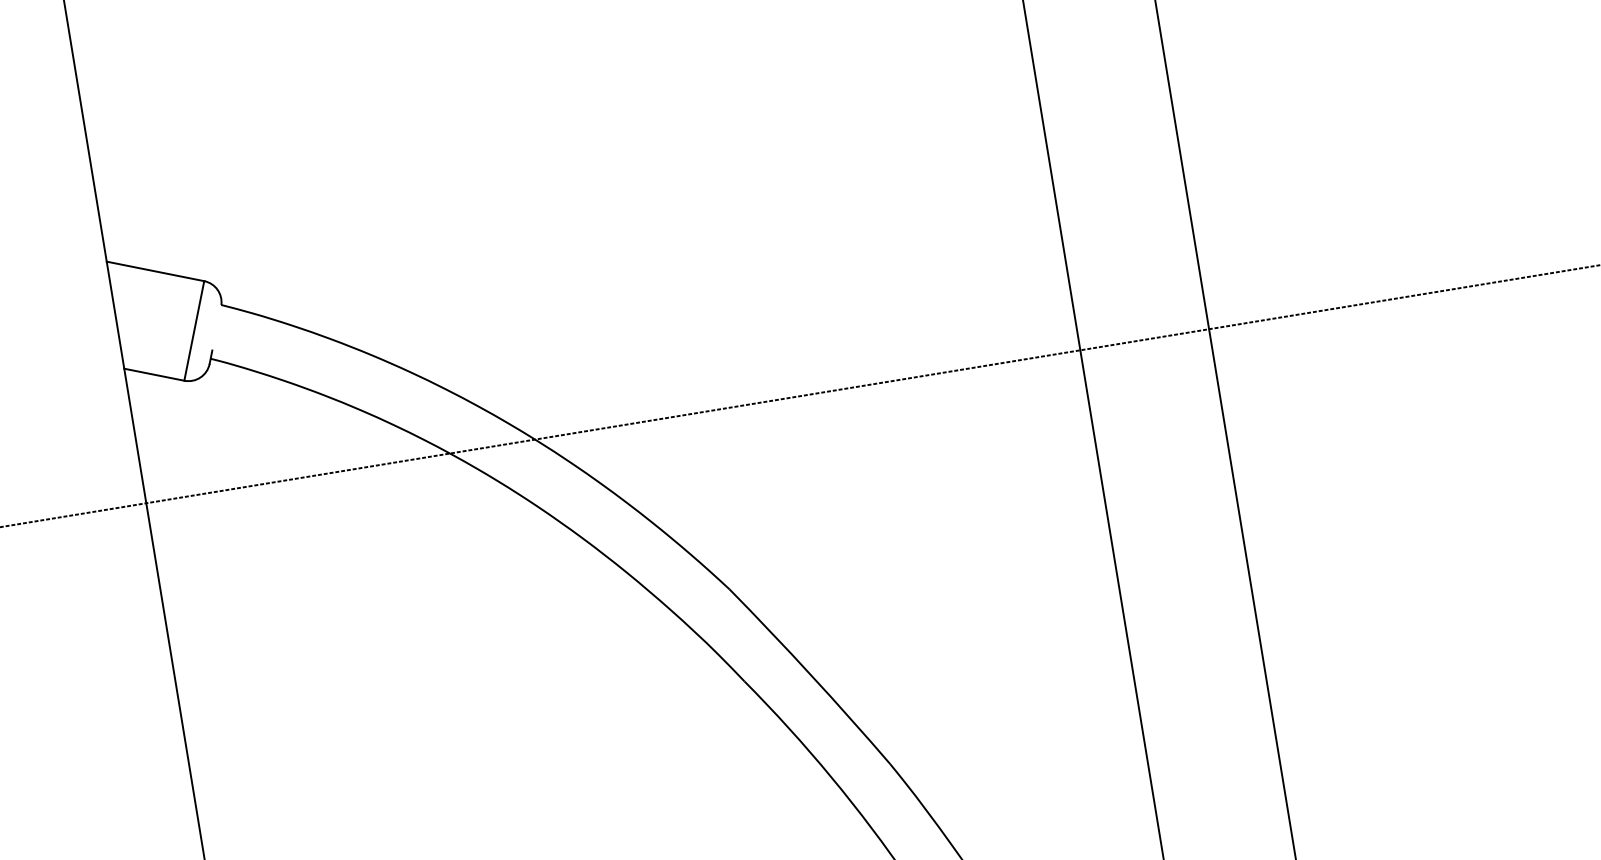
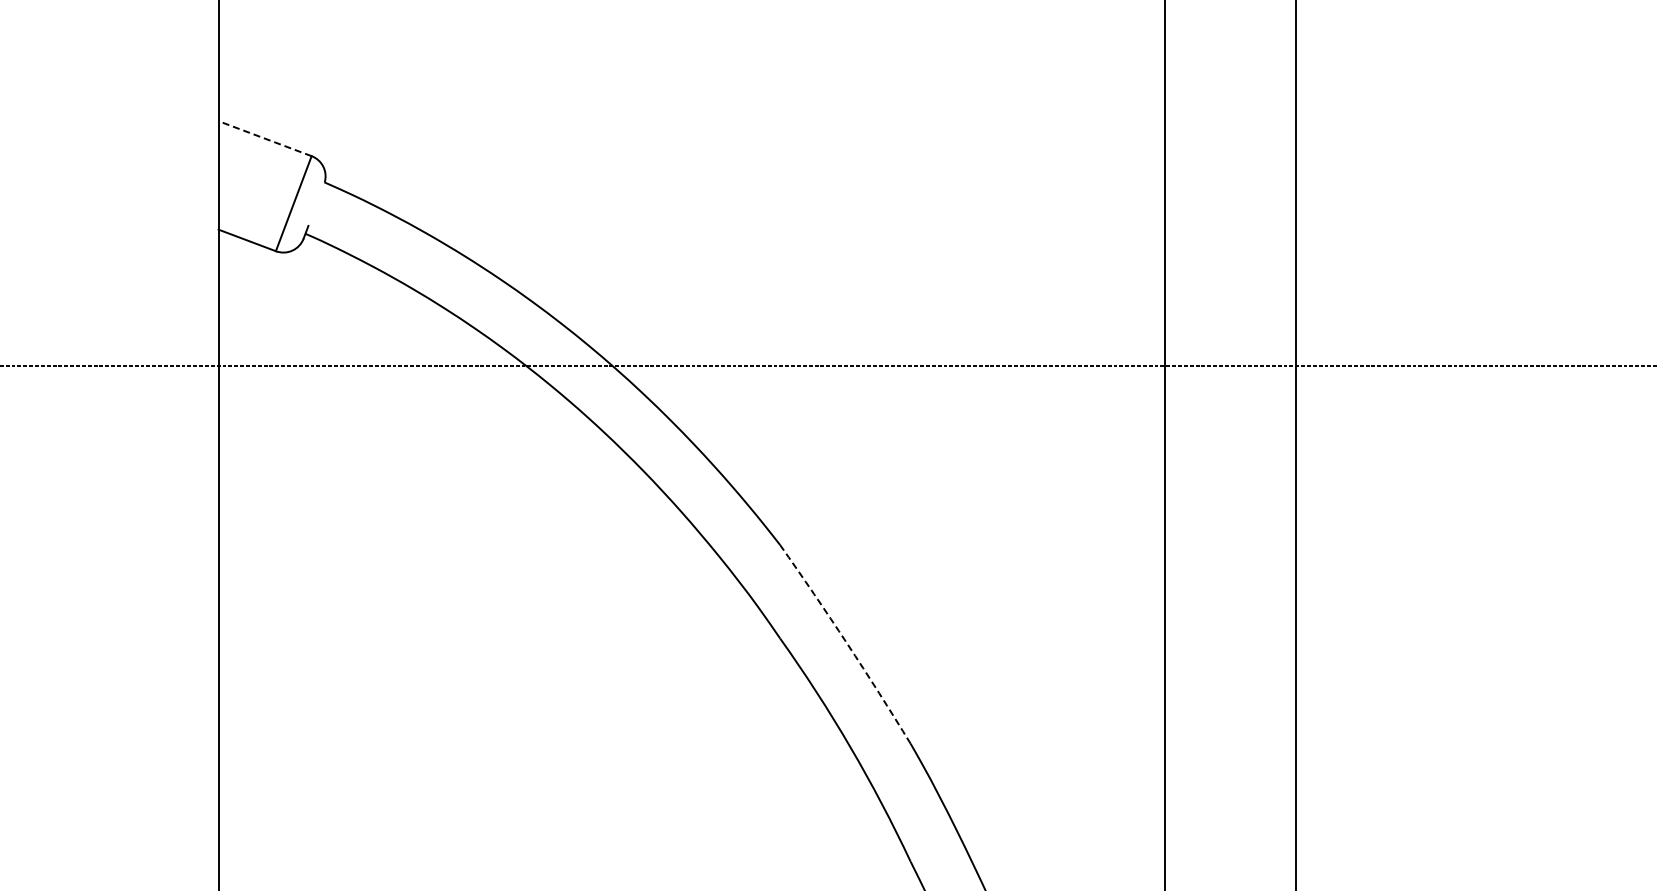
line: (155, 271) -> (265, 138), solid -> dashed
arc: (811, 675) -> (847, 643), solid -> dashed

